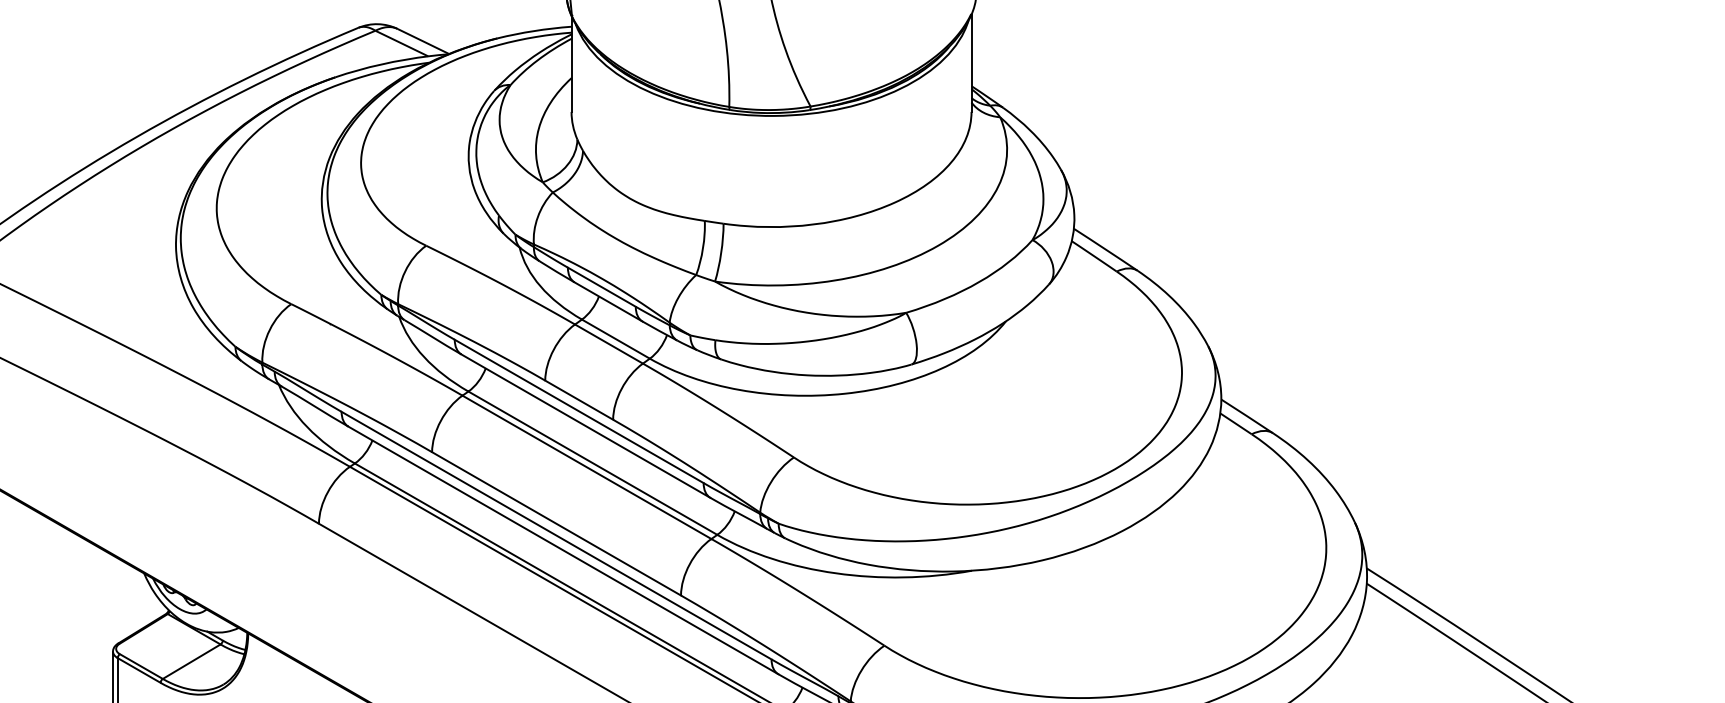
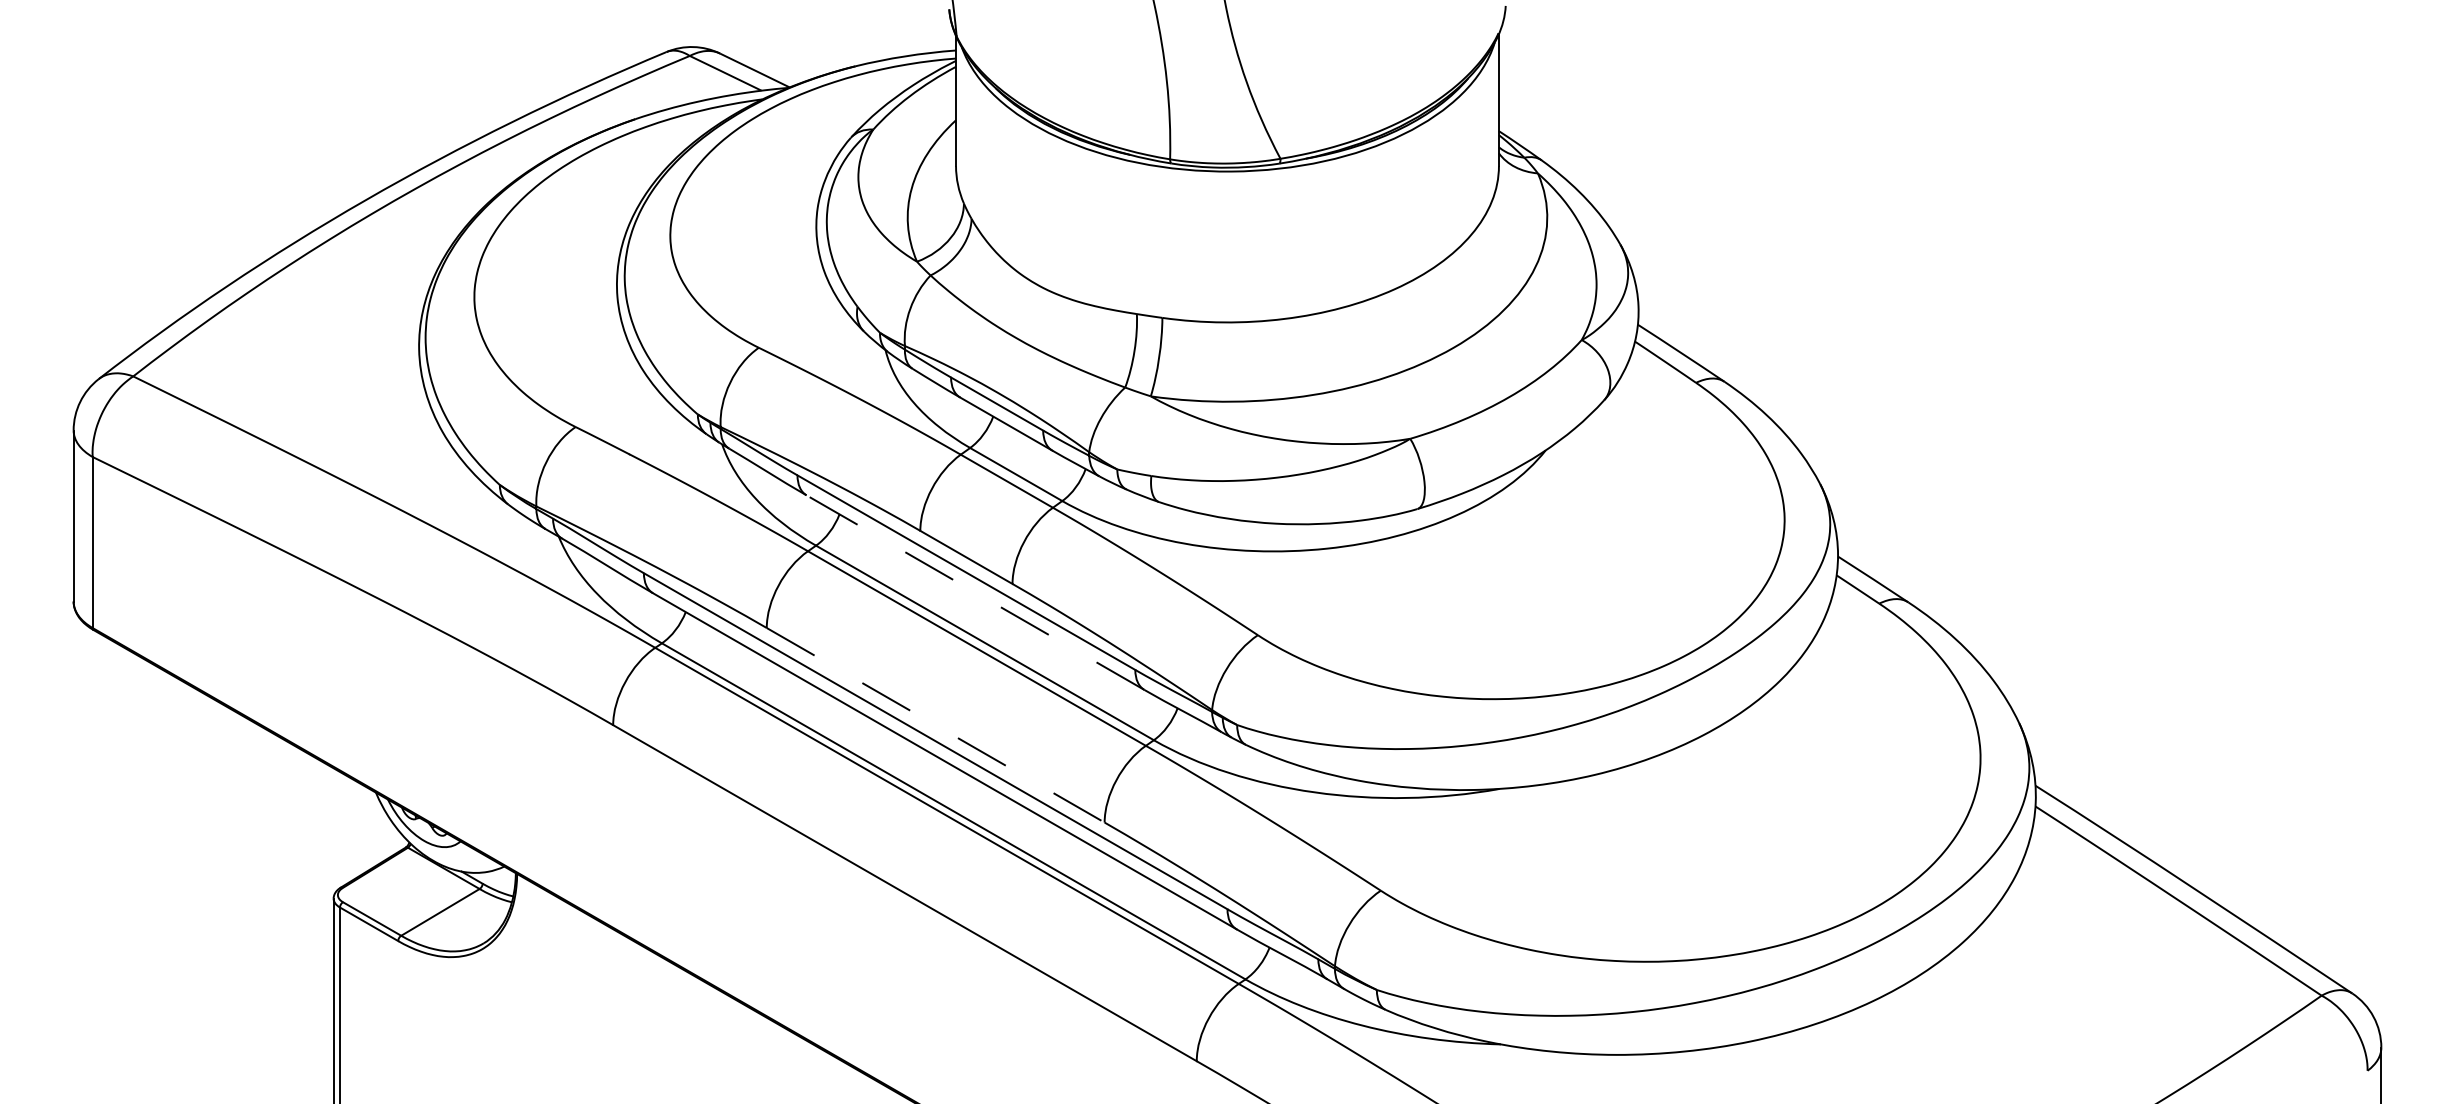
line: (585, 426) -> (975, 592), solid -> dashed
line: (556, 524) -> (935, 725), solid -> dashed

